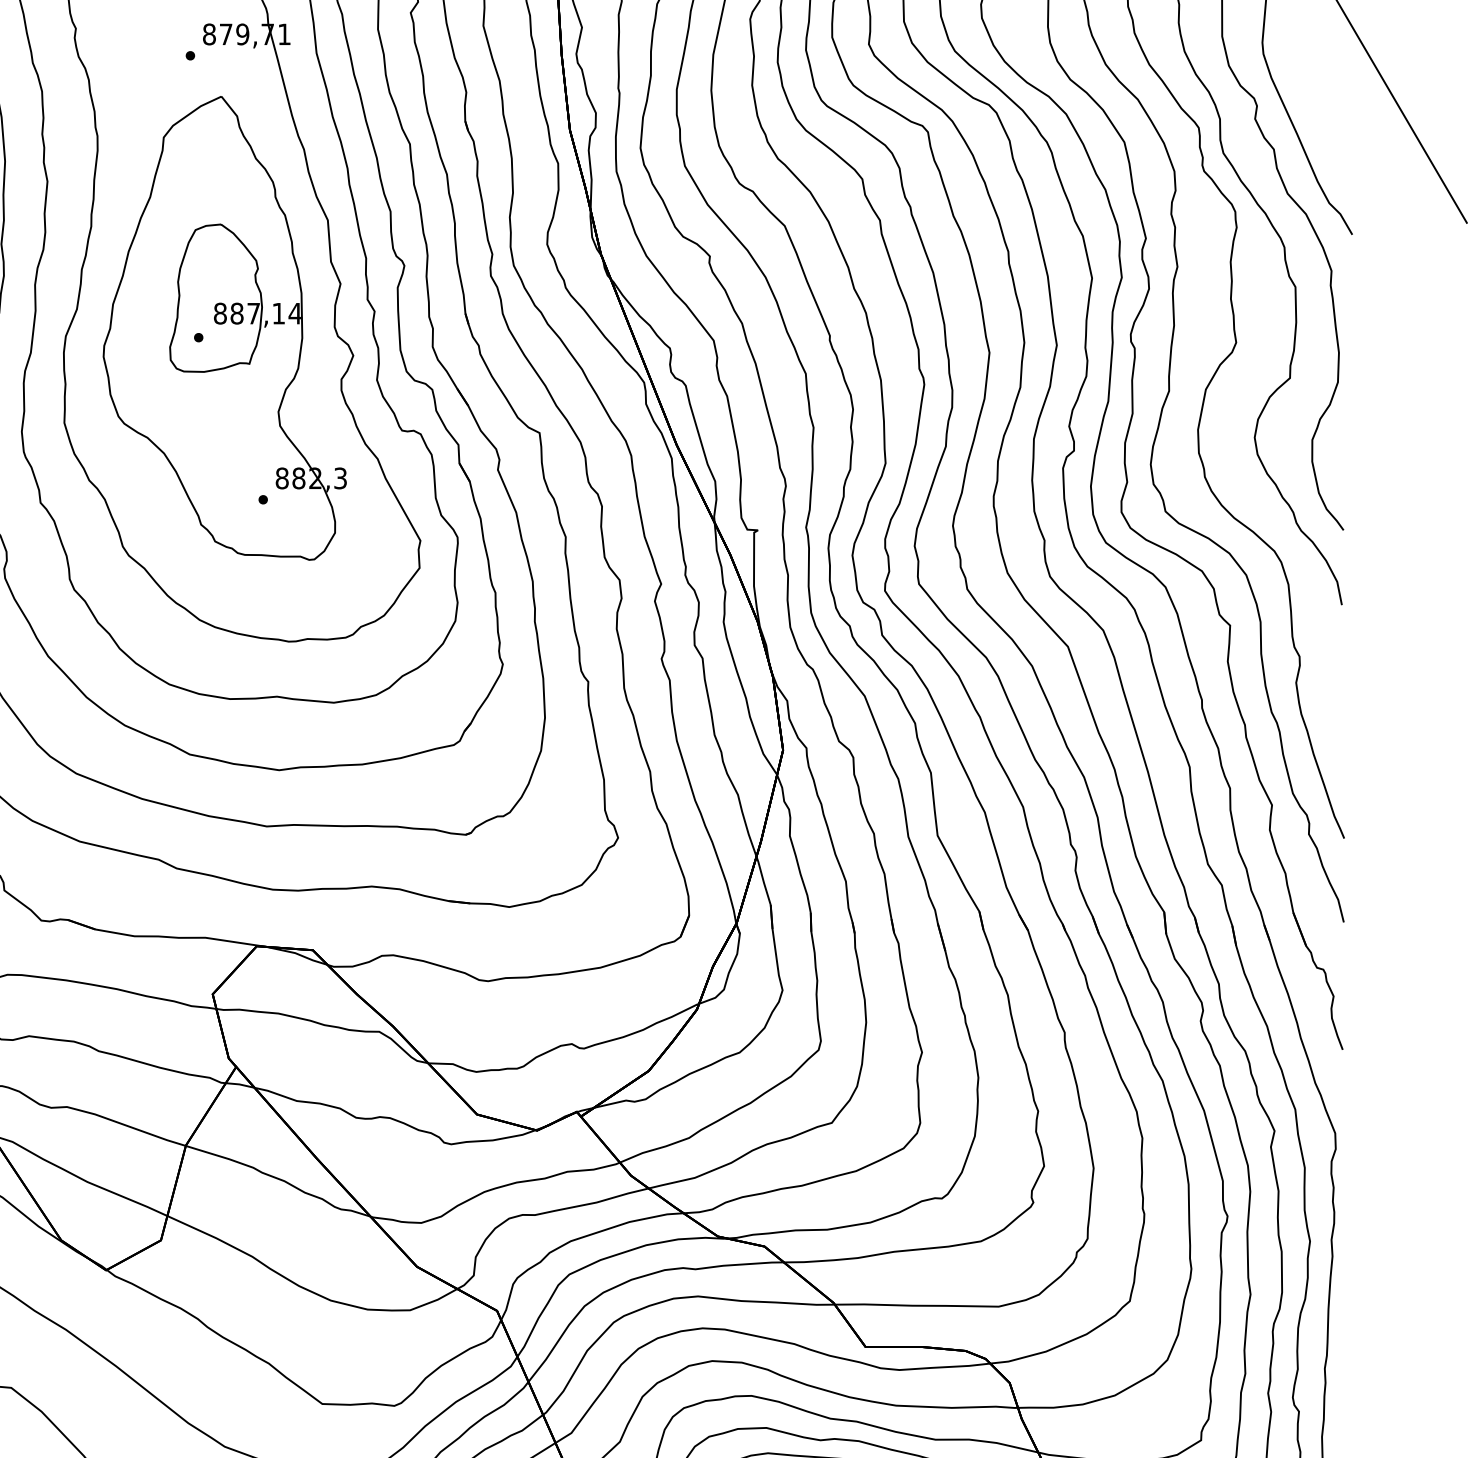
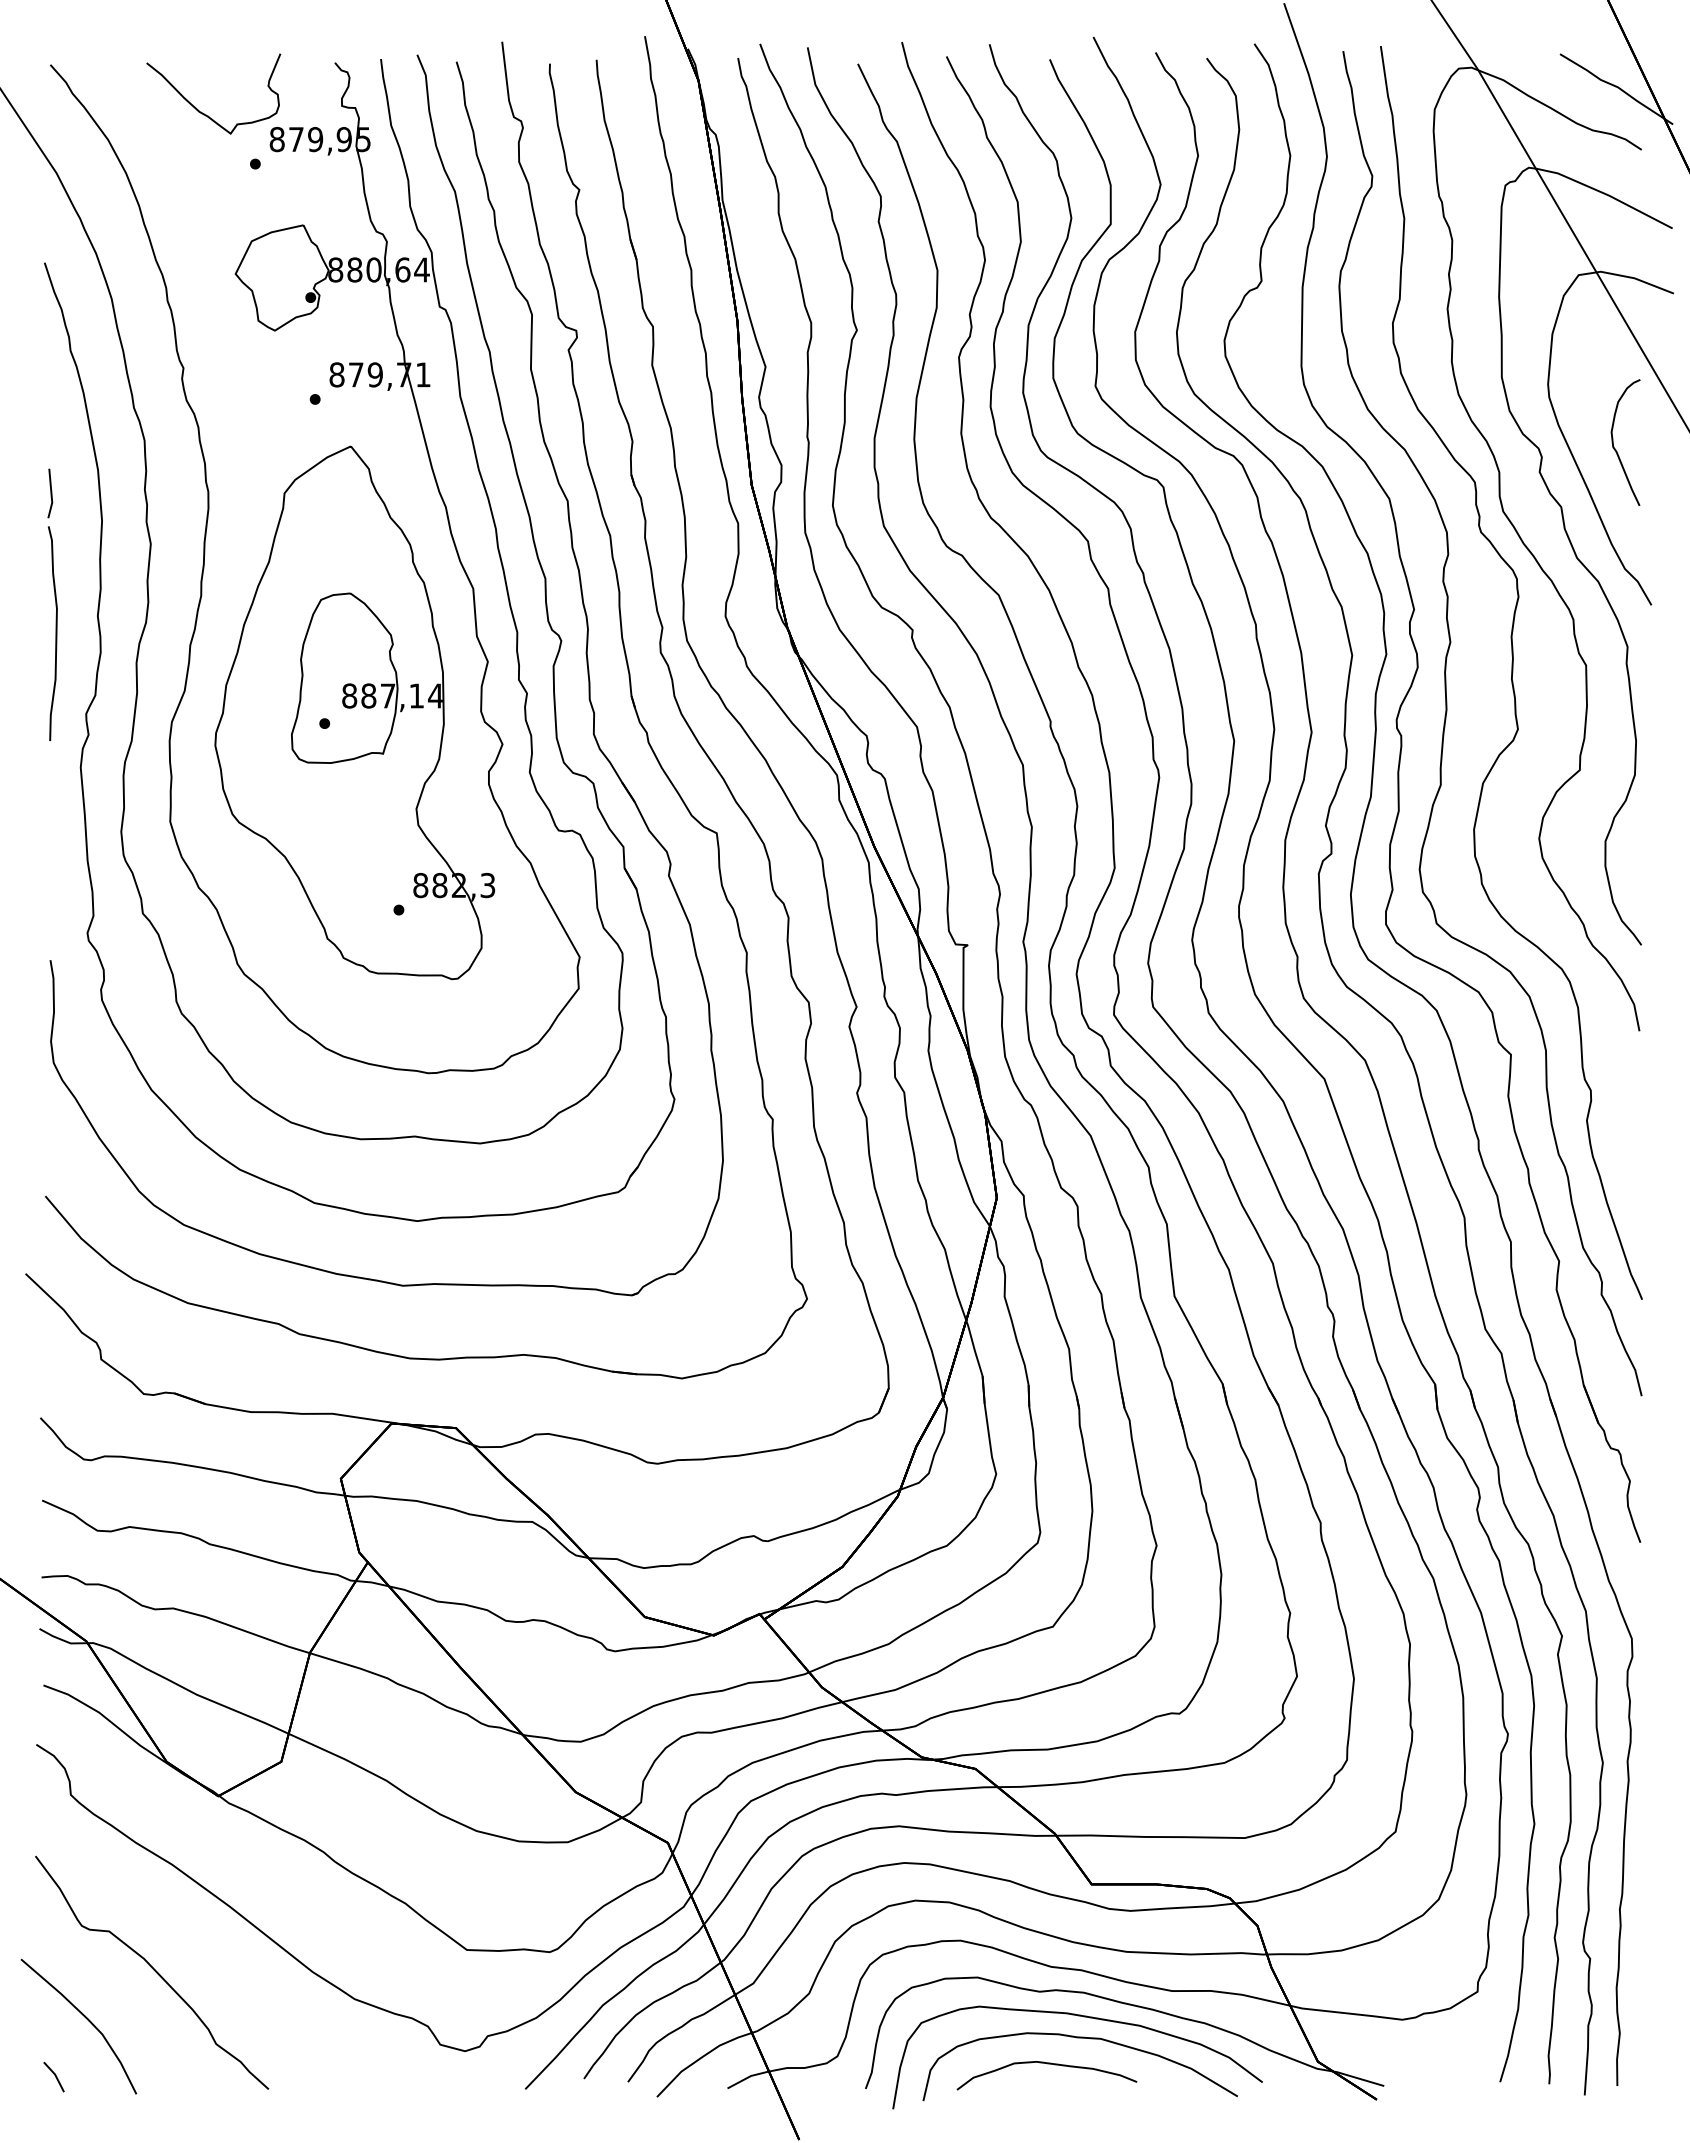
curve: (1321, 99) -> (1616, 449), added

